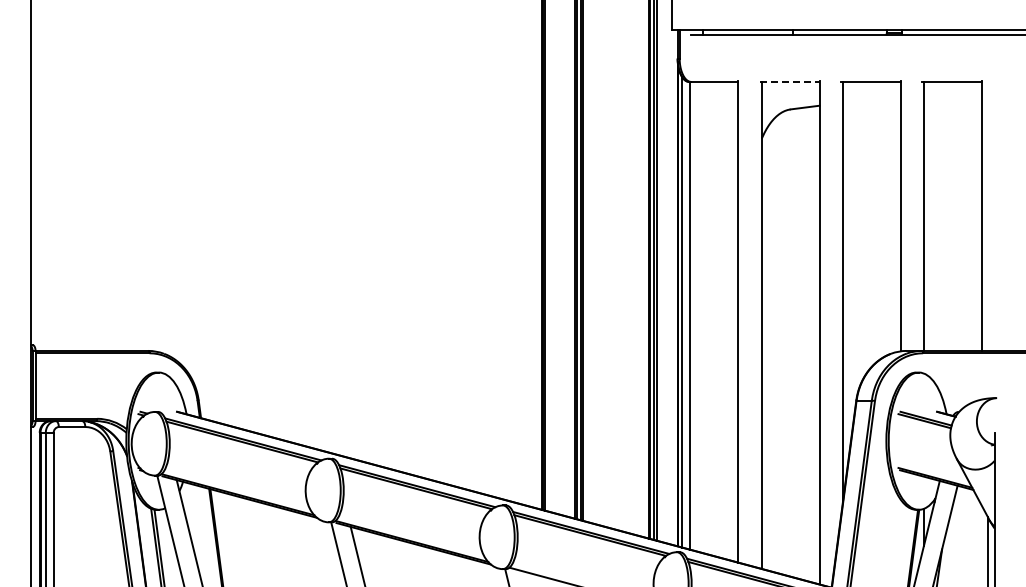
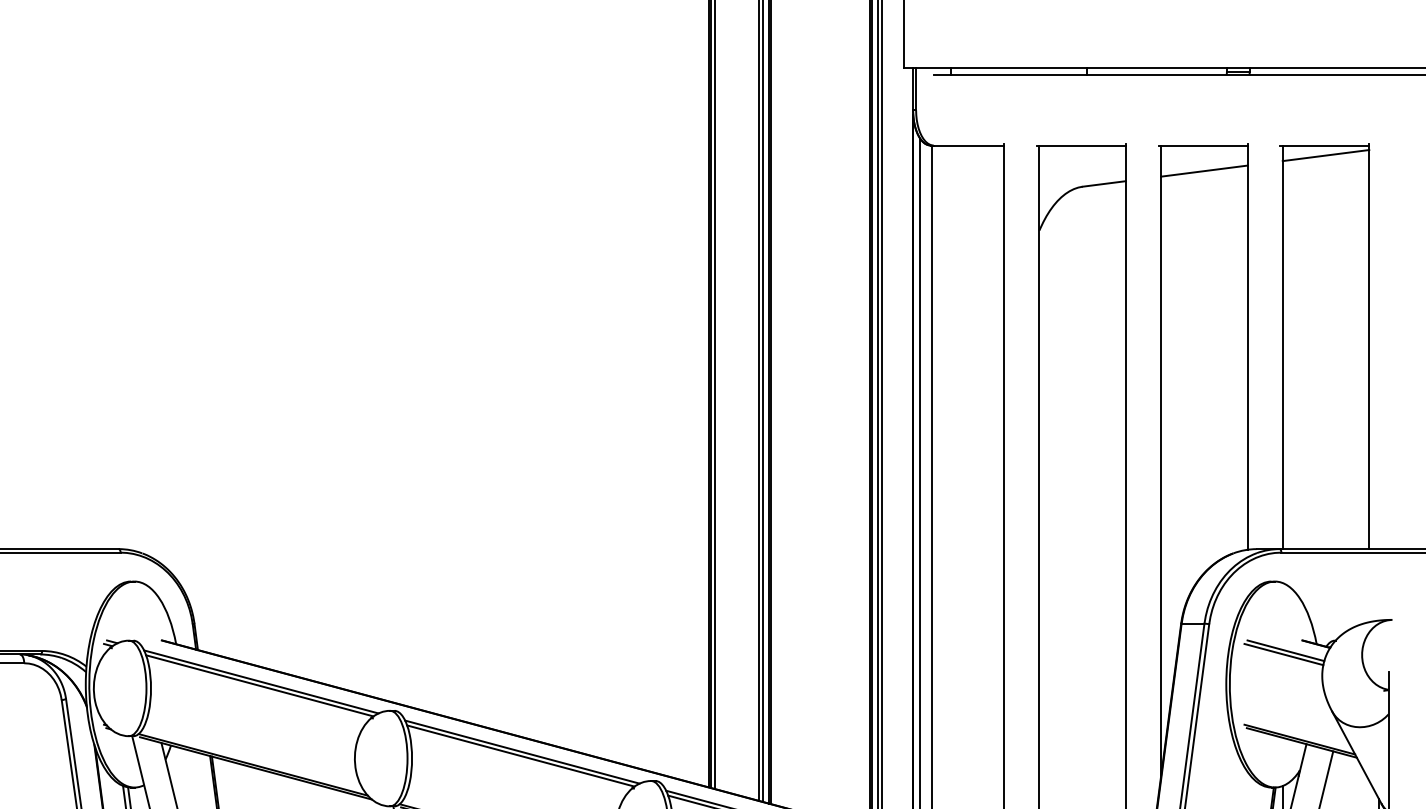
line: (789, 81) -> (1080, 144), dashed -> solid
line: (952, 88) -> (1325, 155), added
line: (871, 98) -> (1203, 170), added

